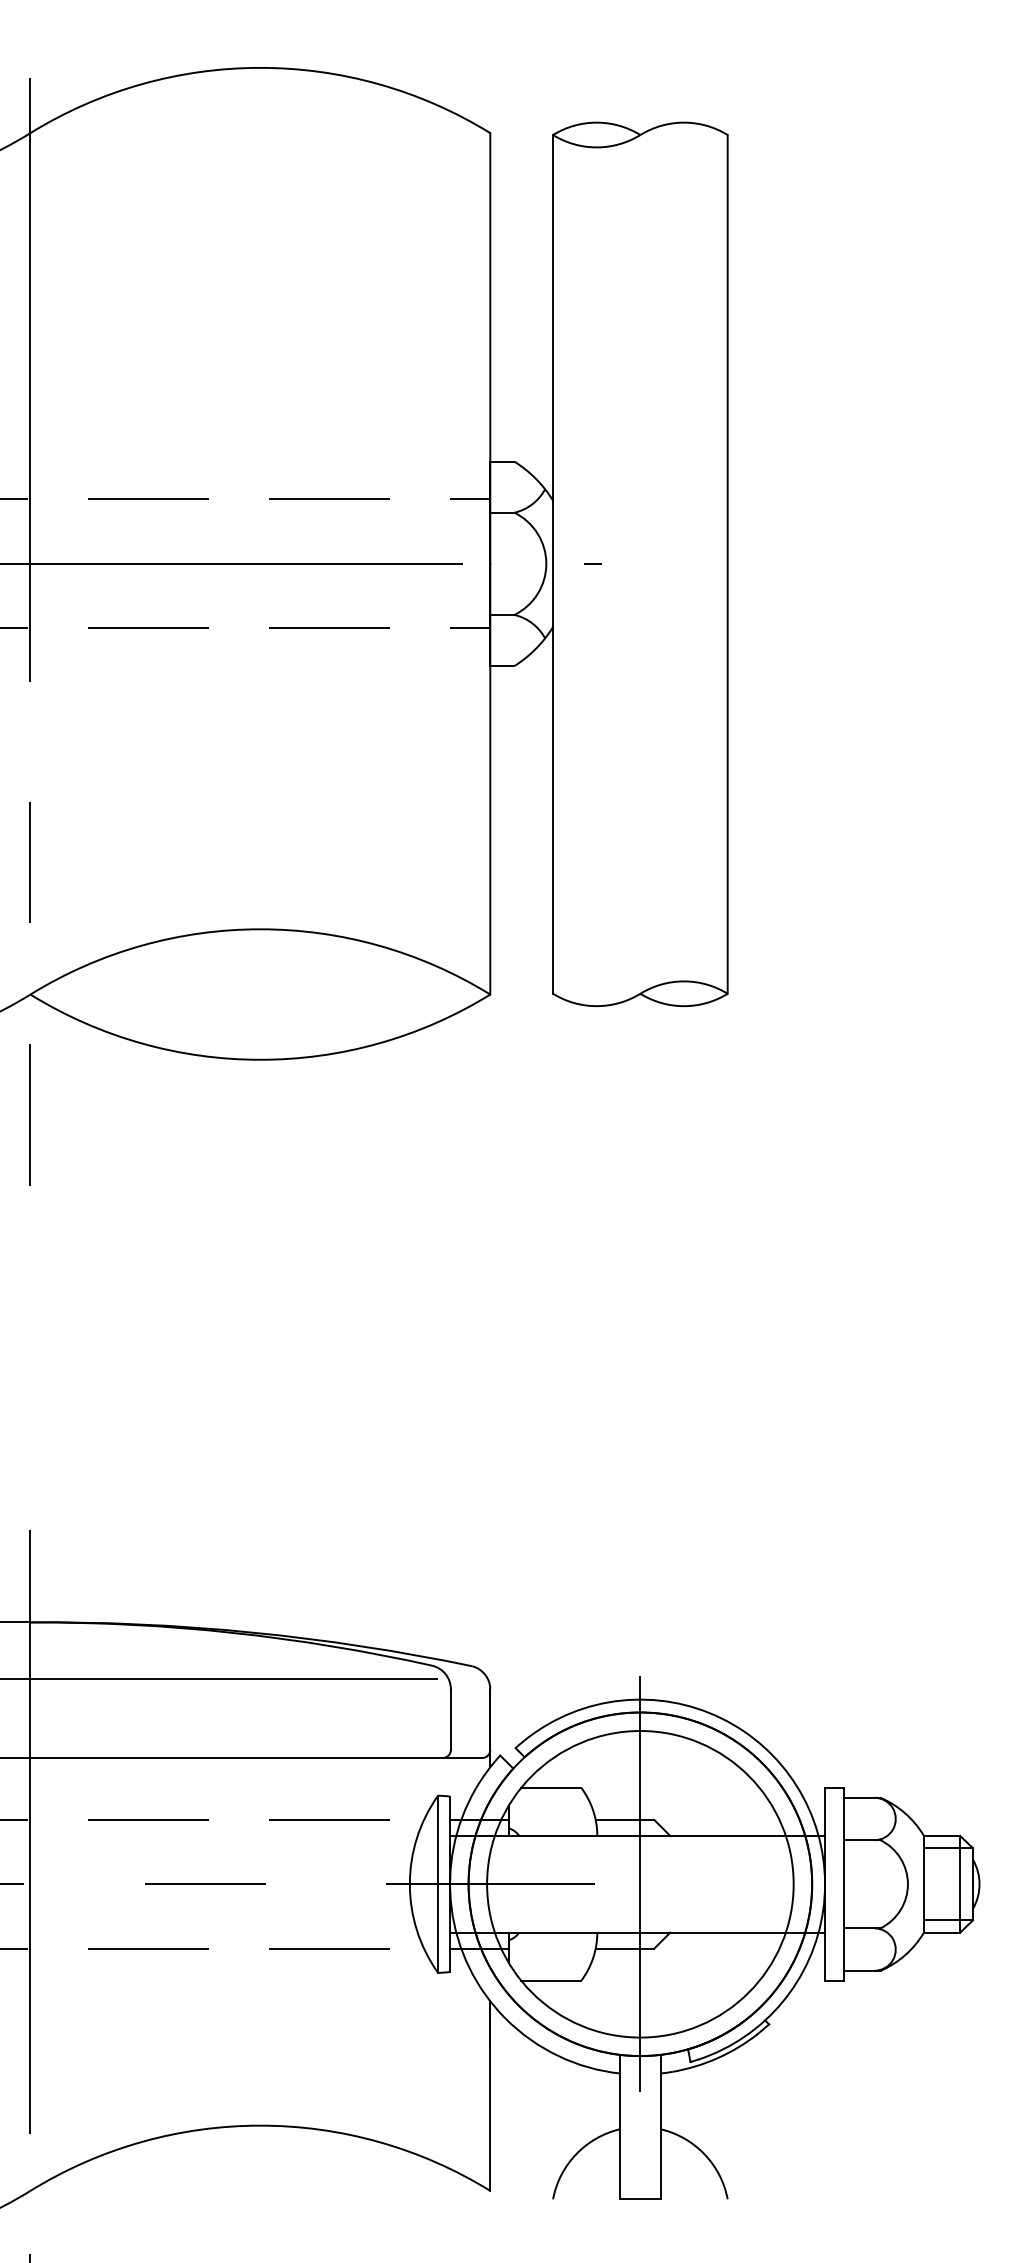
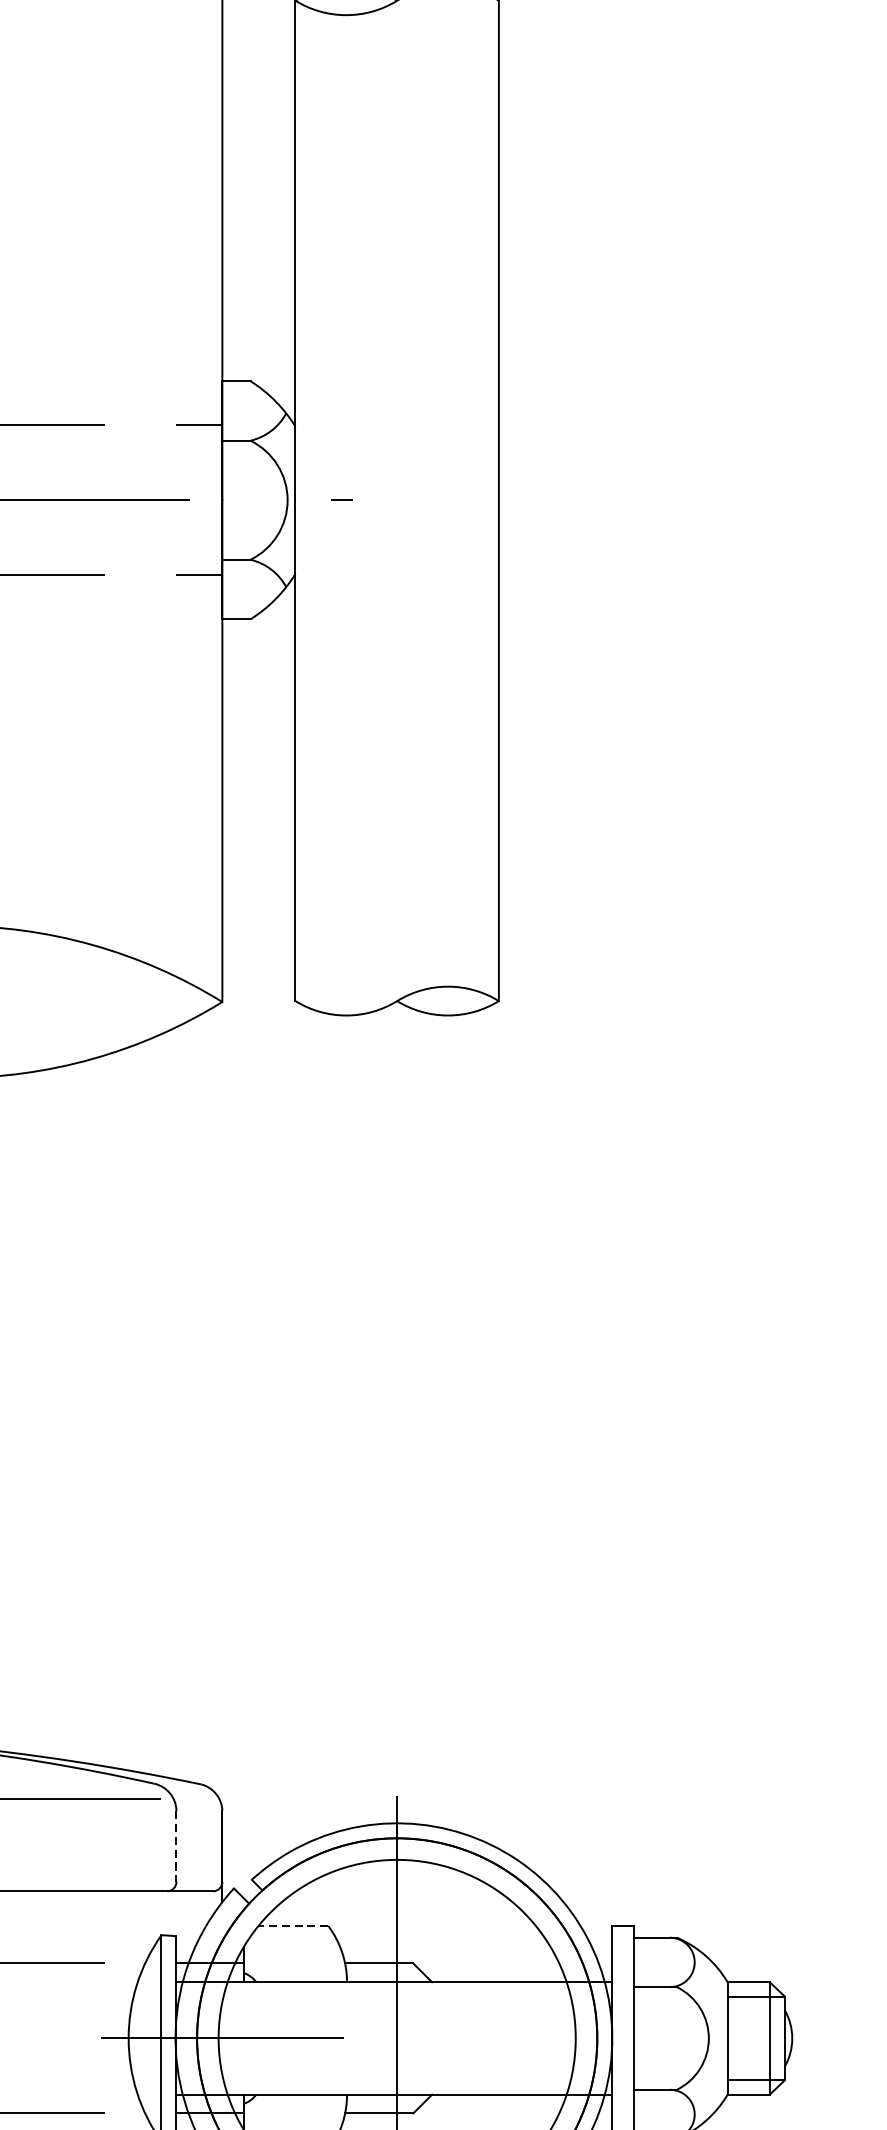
line: (450, 1720) -> (176, 1847), solid -> dashed
line: (551, 1787) -> (293, 1925), solid -> dashed

